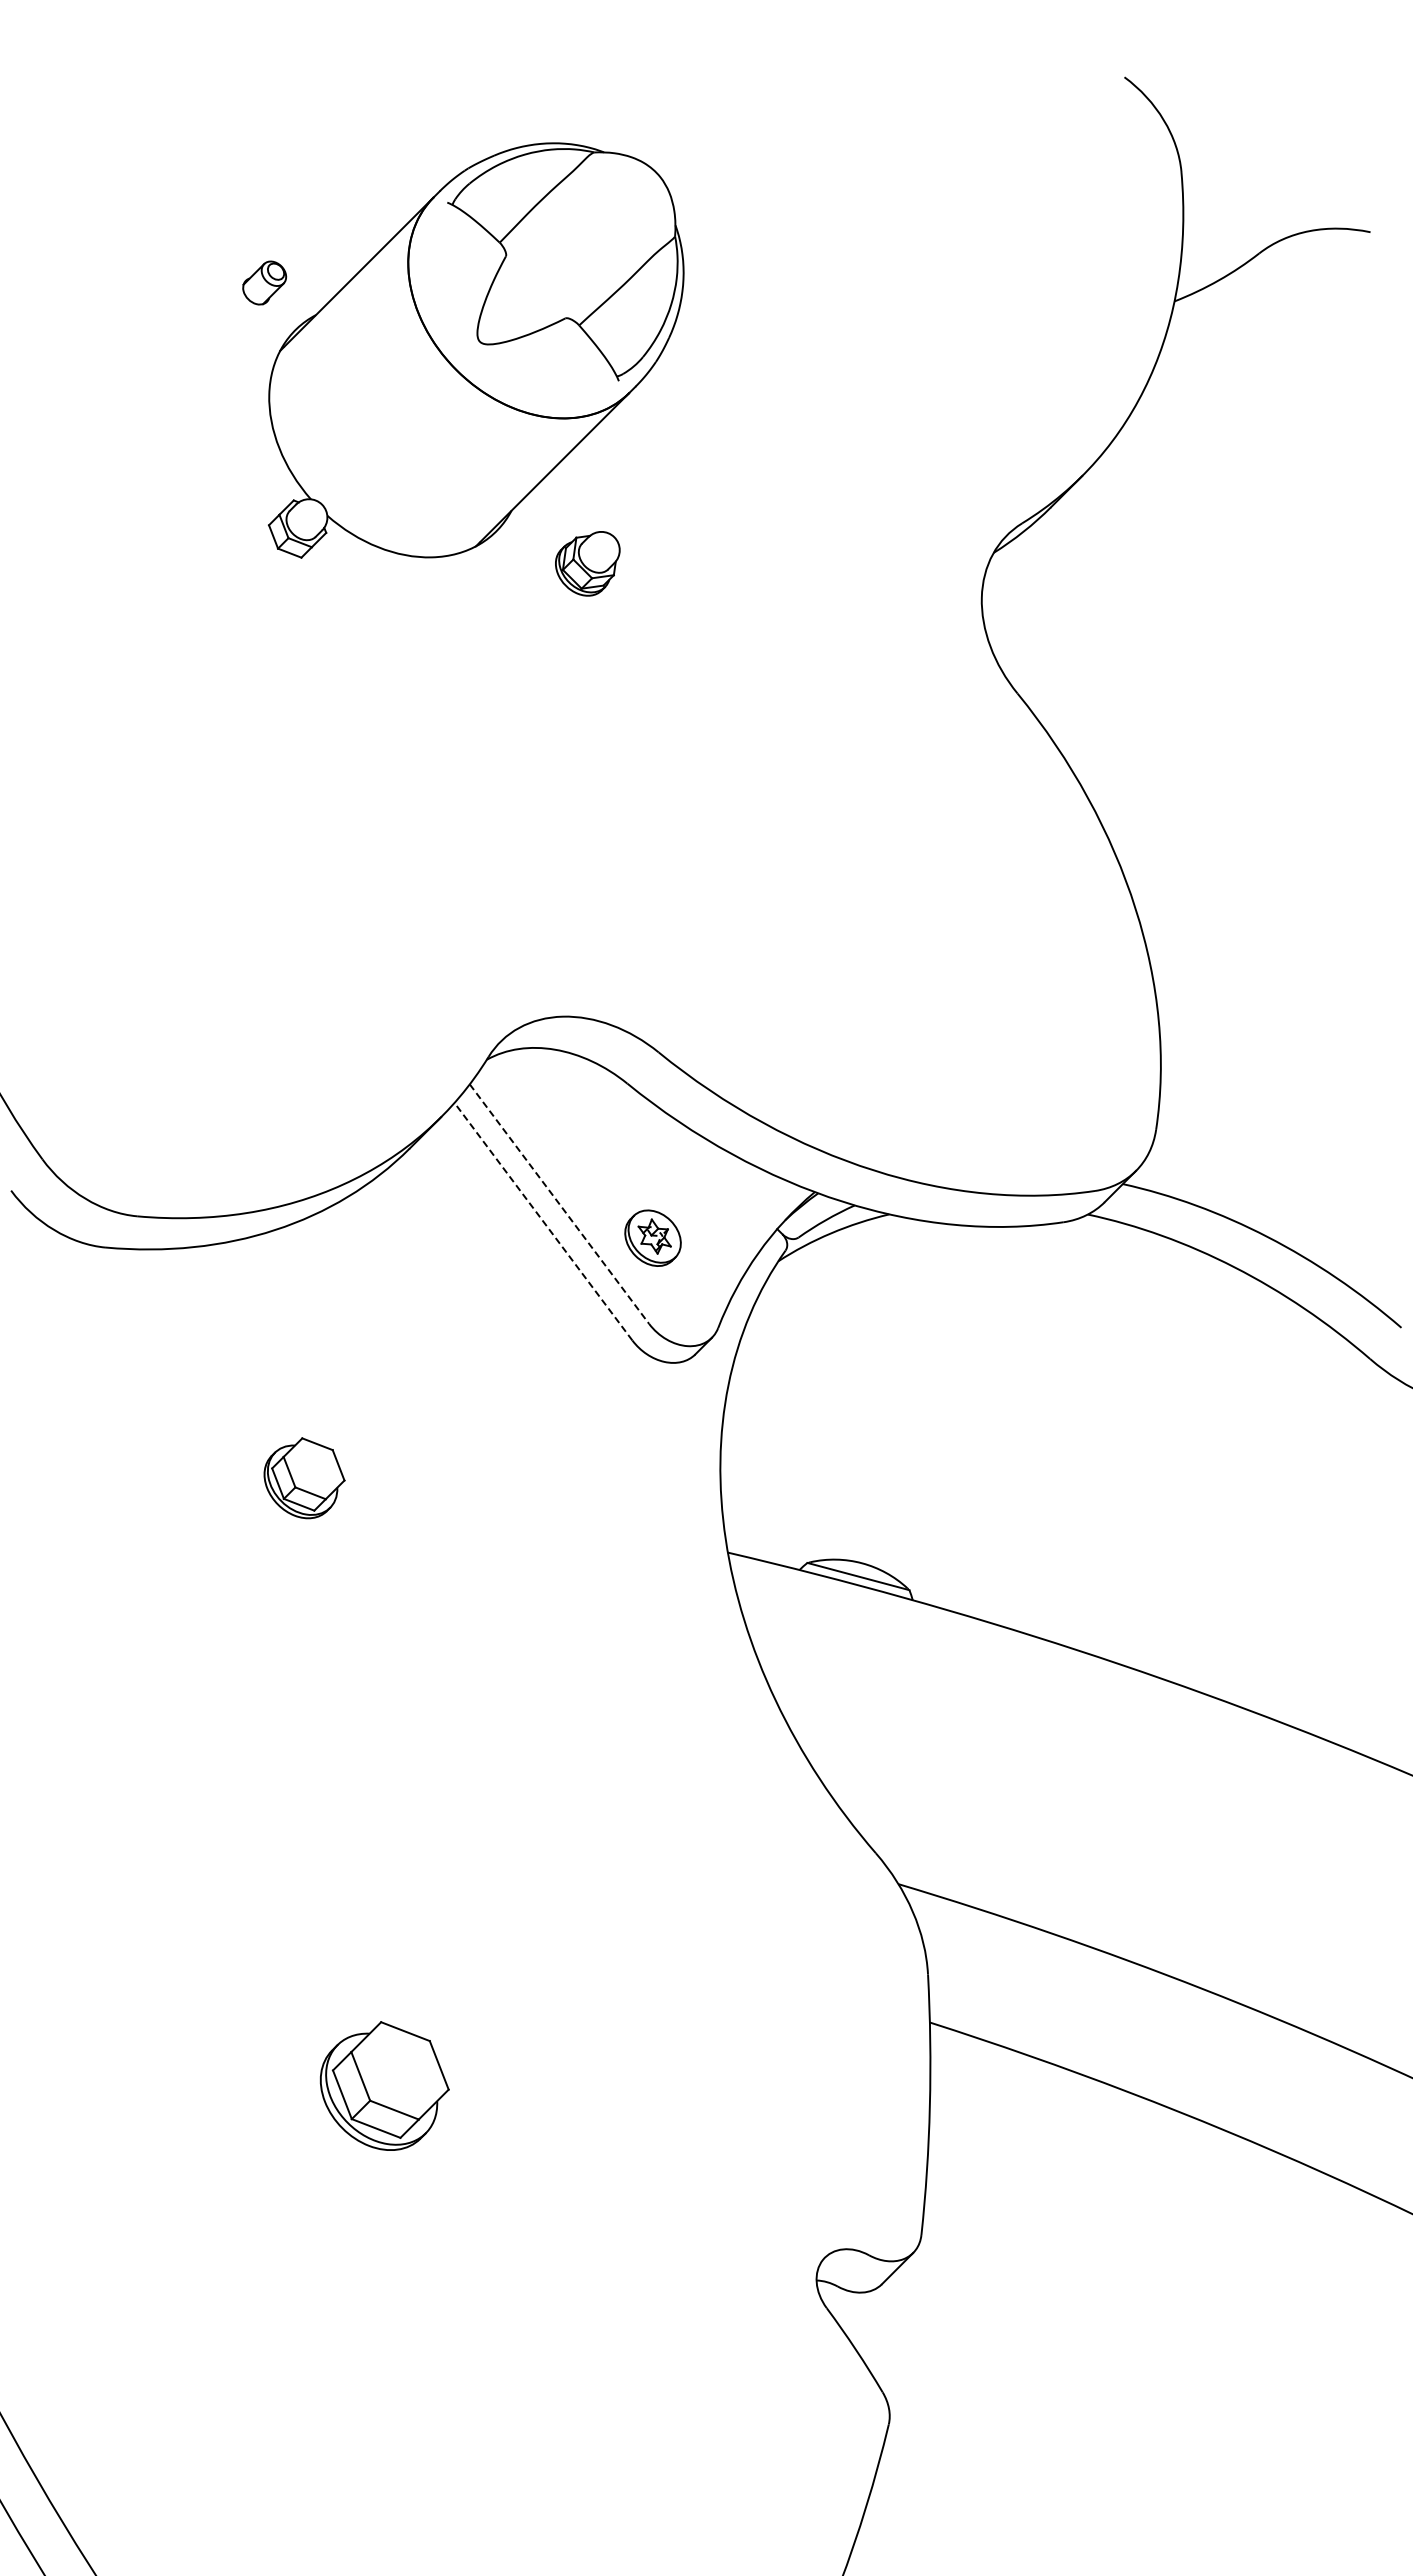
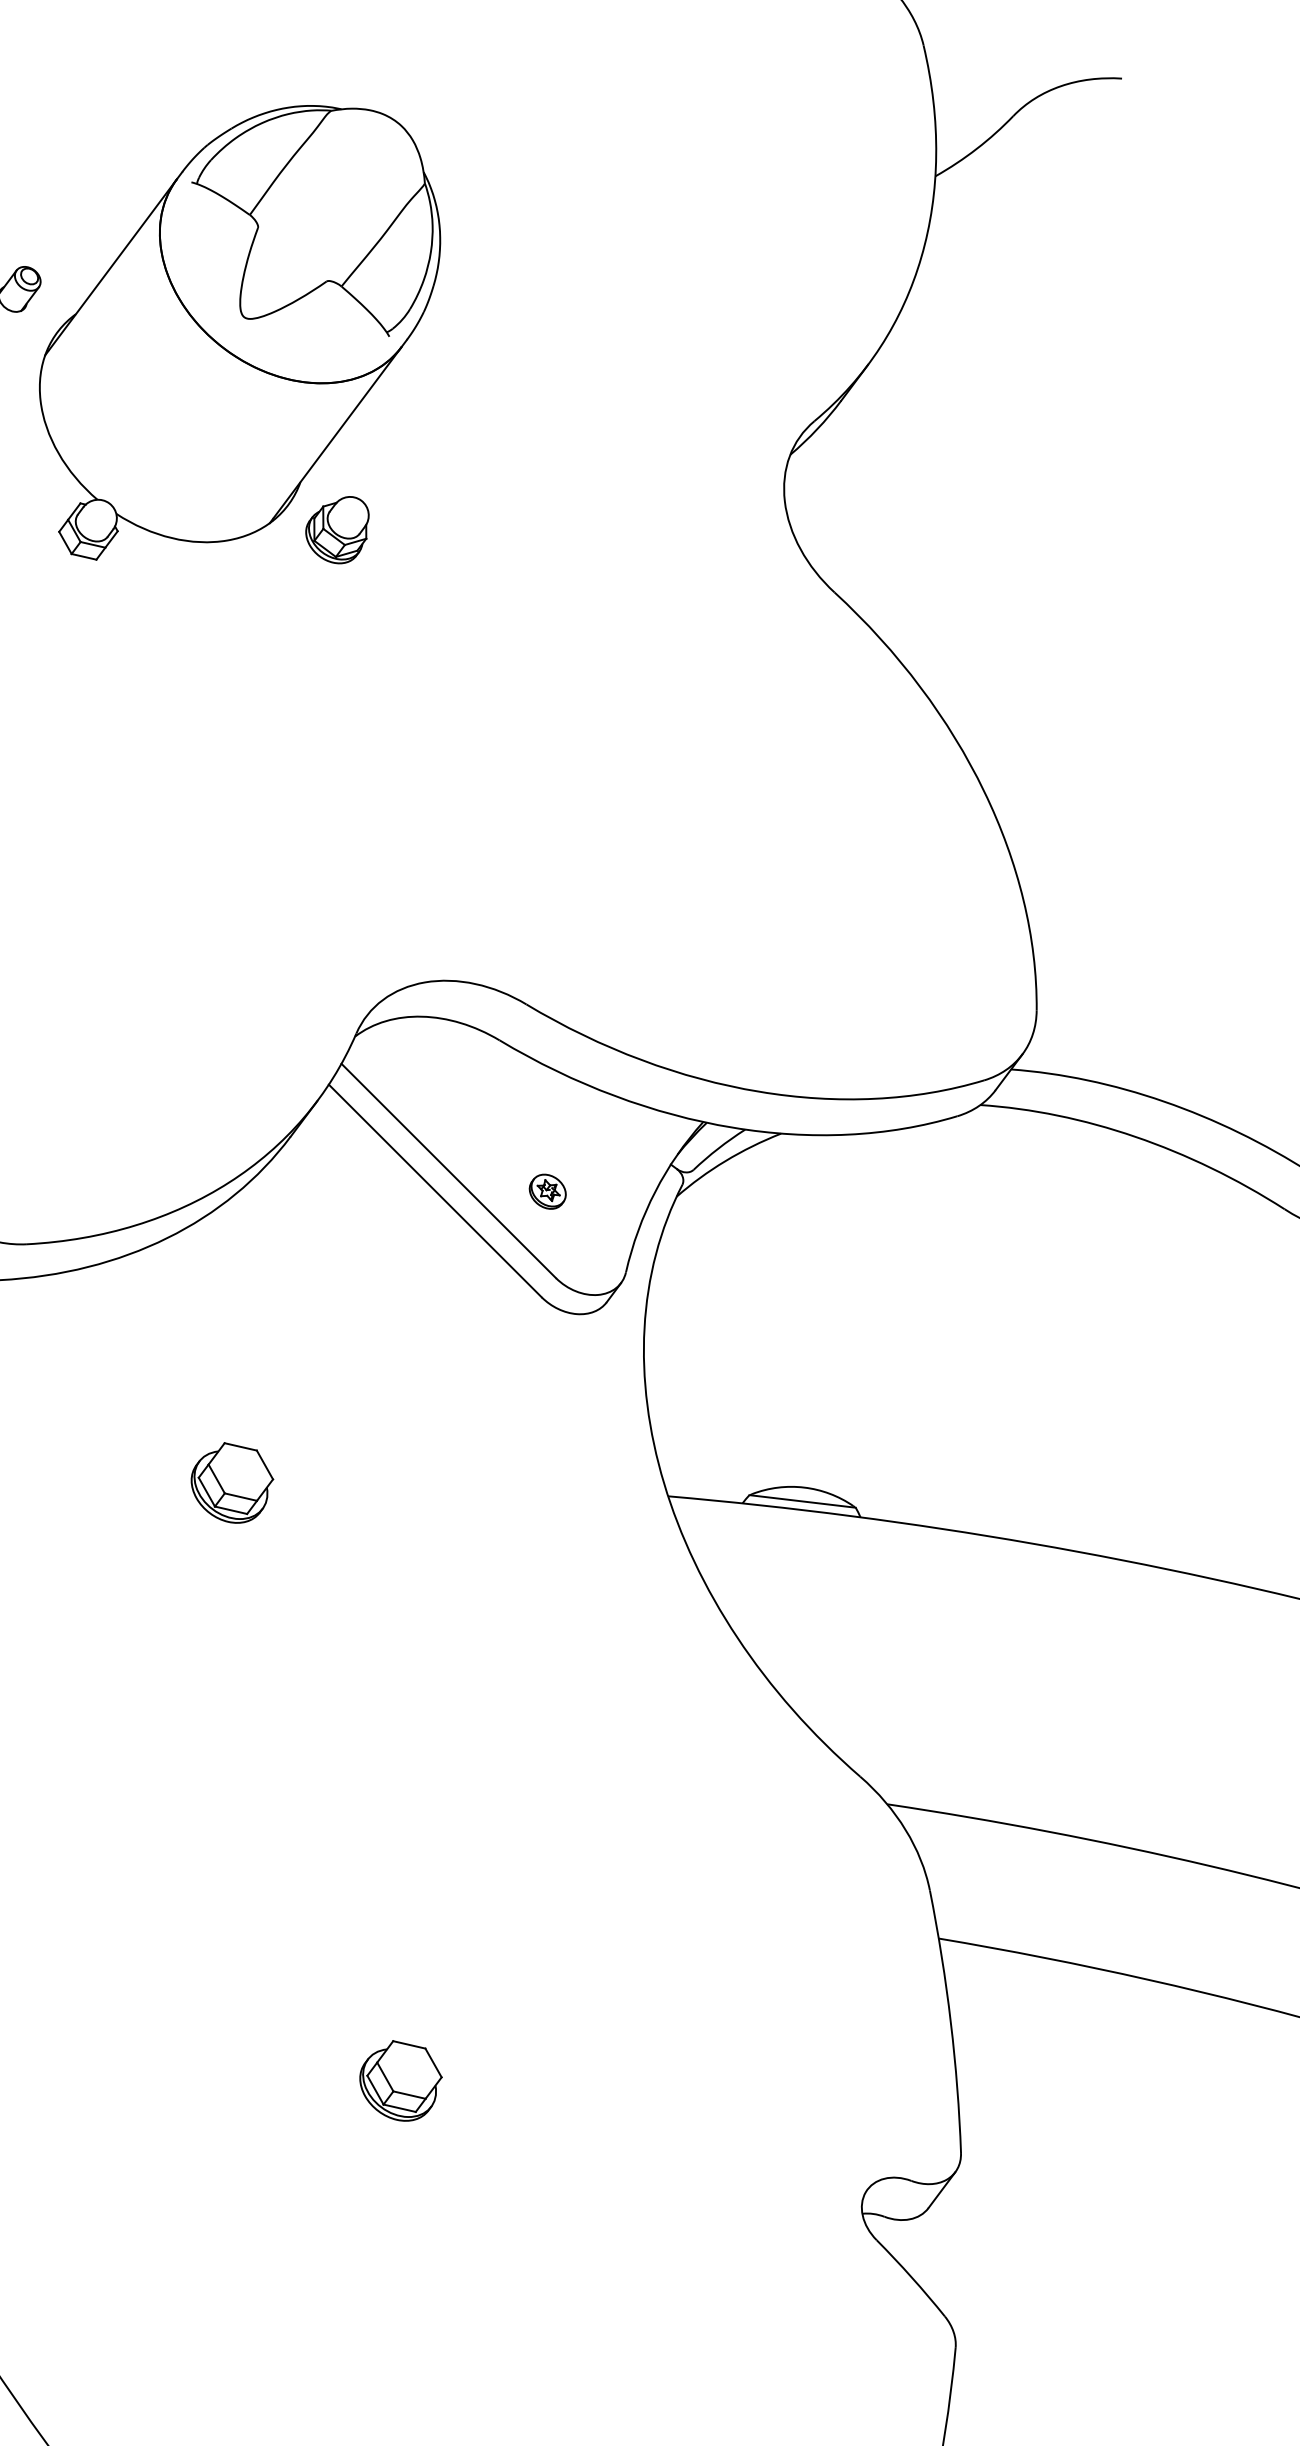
part: (587, 563) -> (338, 530), moved
line: (559, 1204) -> (448, 1171), dashed -> solid
line: (543, 1221) -> (435, 1190), dashed -> solid
part: (653, 1238) -> (548, 1191), size x0.62
part: (385, 2085) -> (401, 2080), size x0.62

